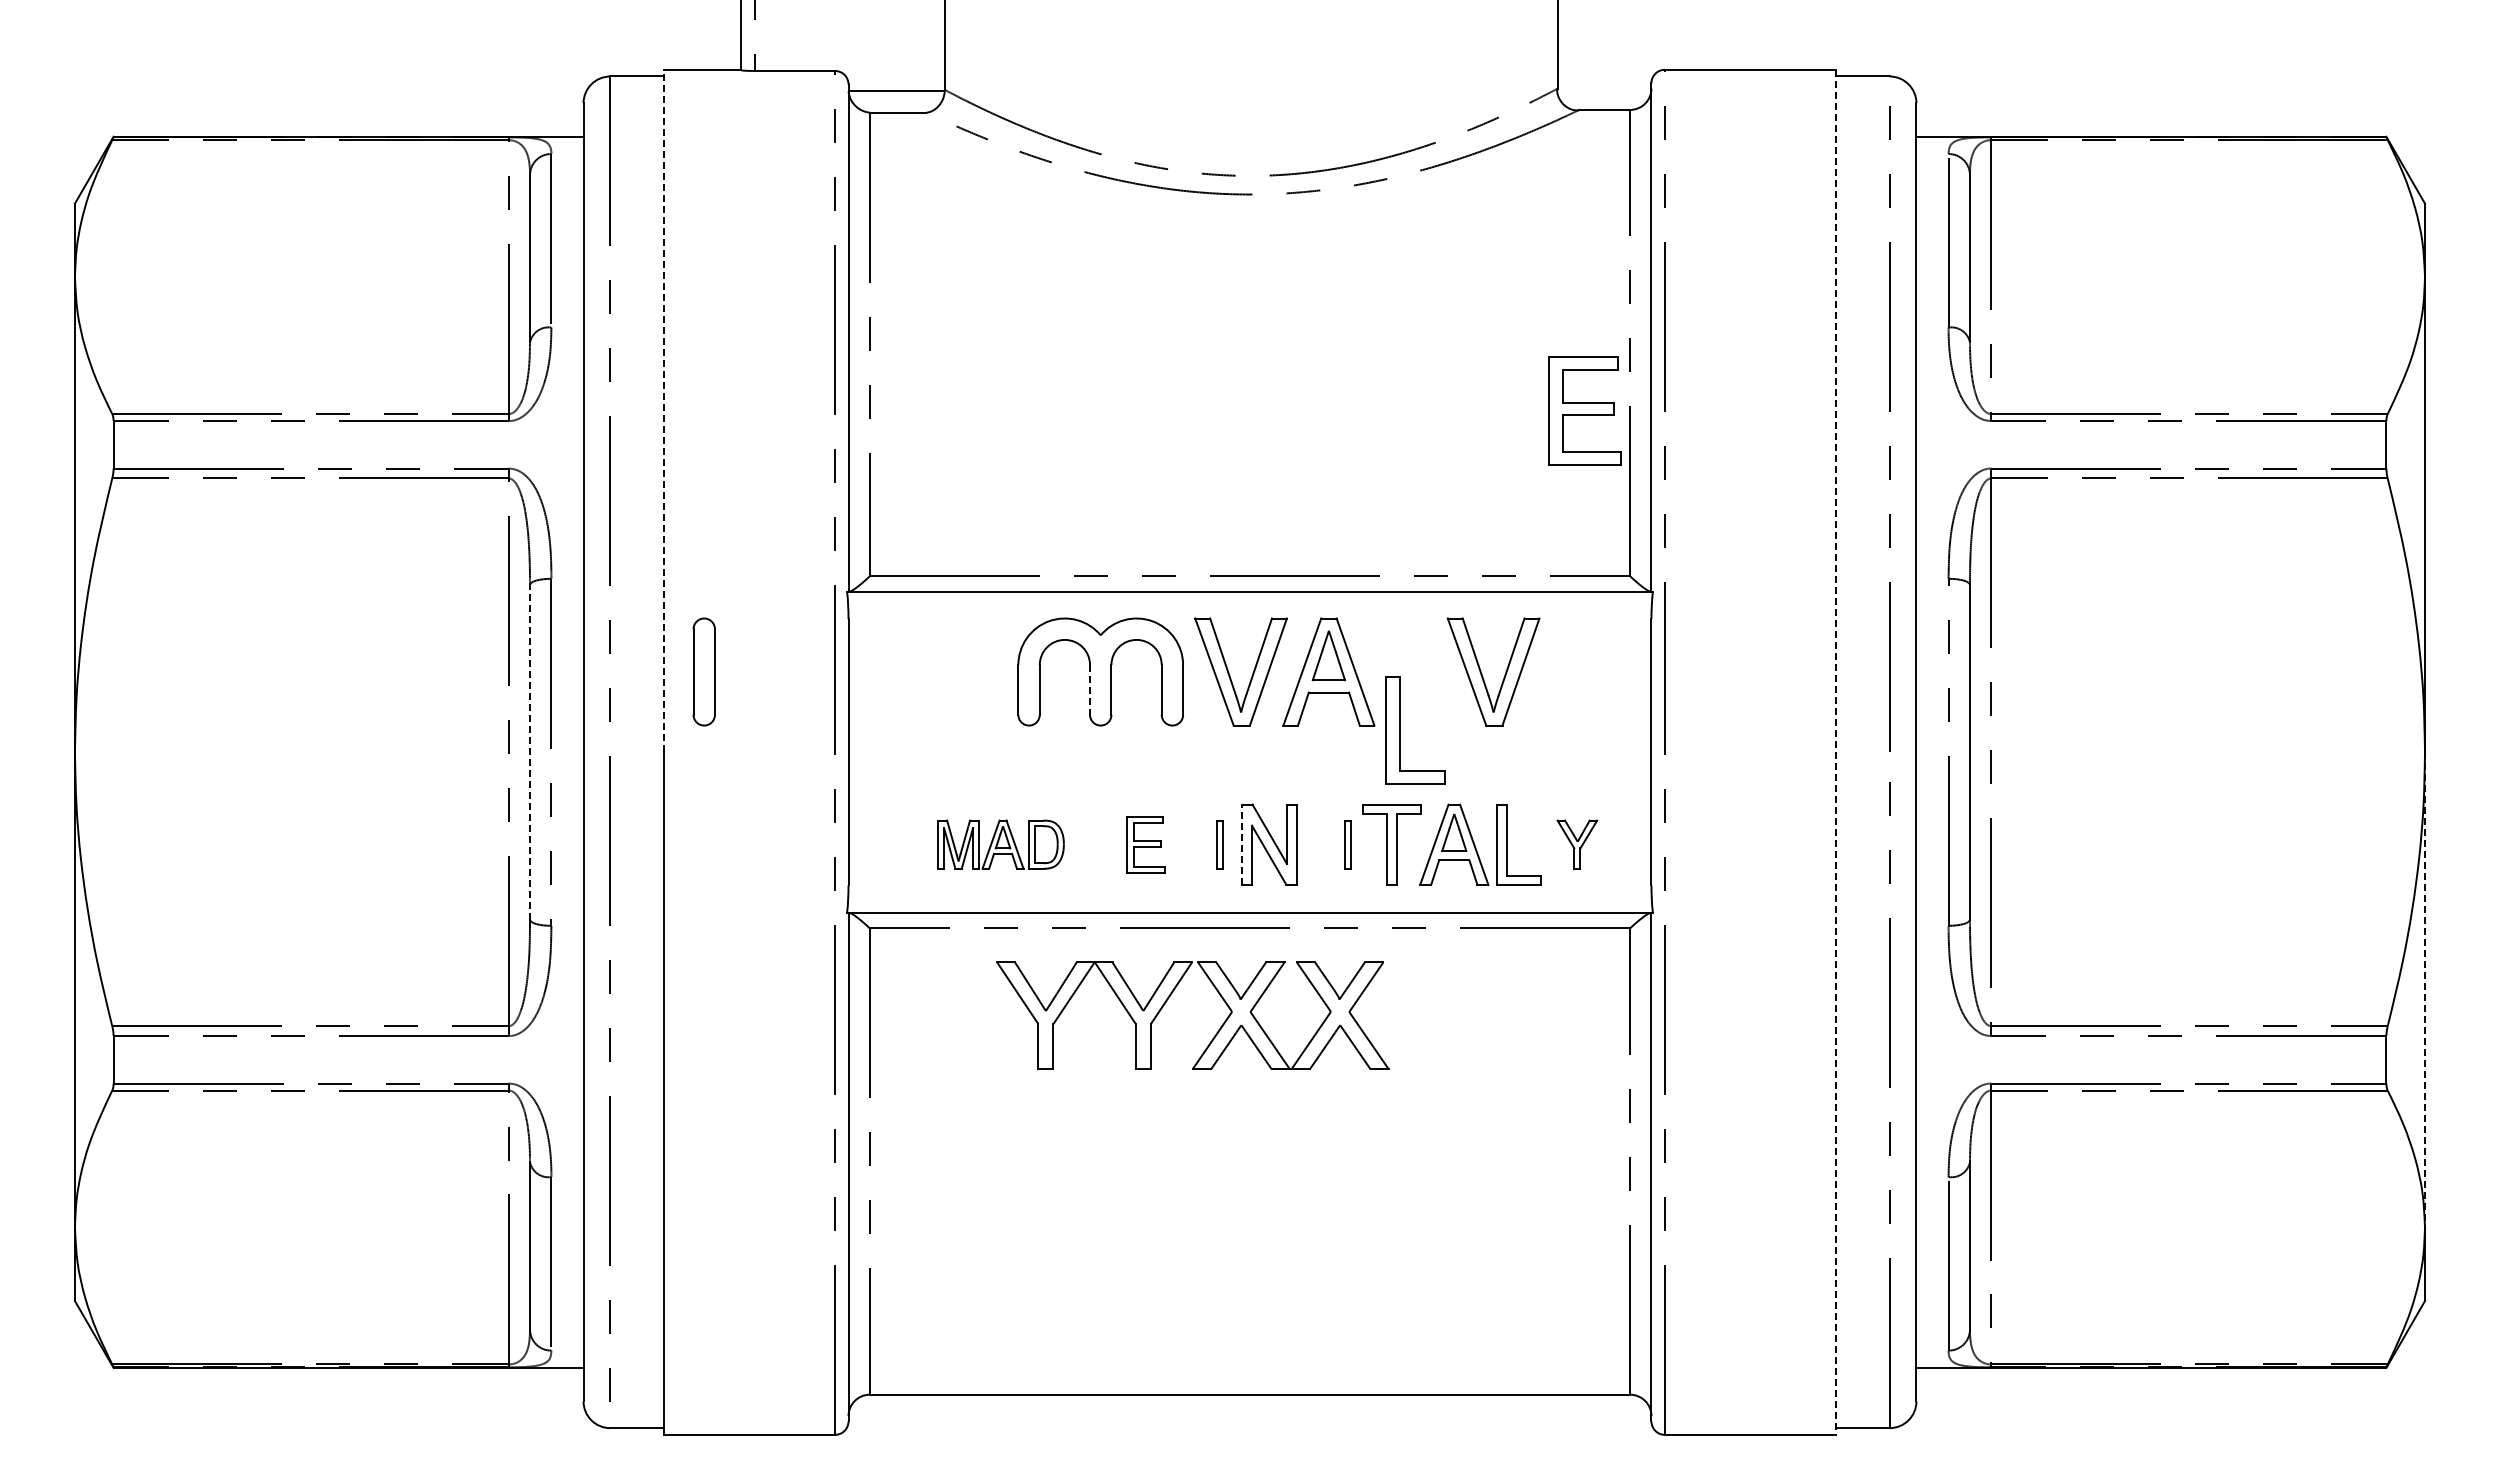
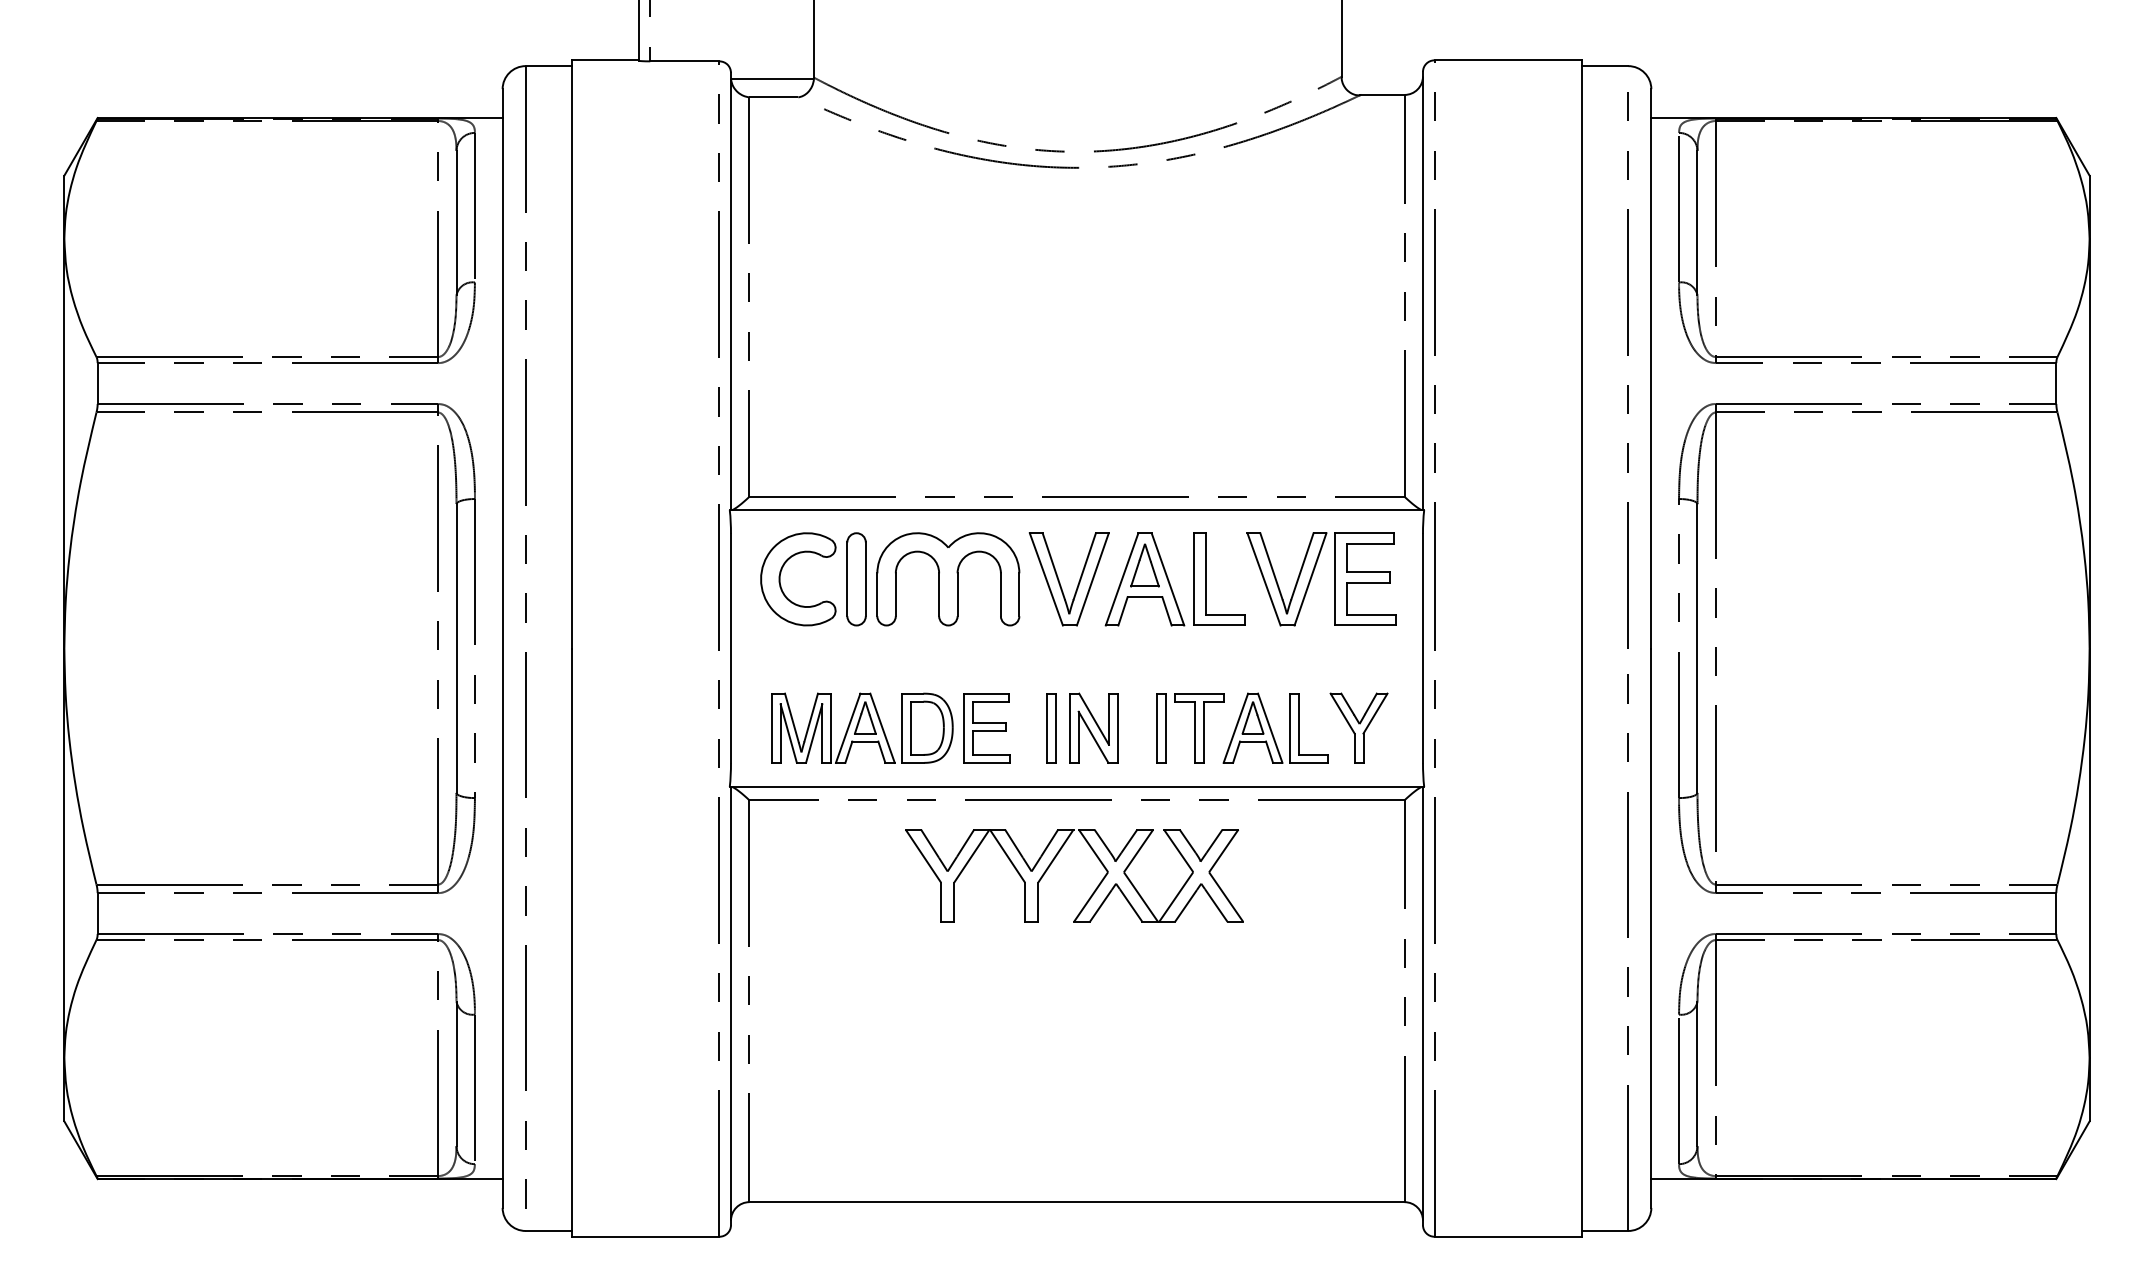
line: (663, 410) -> (571, 353), dashed -> solid
part: (1584, 411) -> (1365, 579), moved
part: (906, 667) -> (780, 575), added
part: (703, 671) -> (855, 578), moved
line: (1090, 689) -> (939, 594), dashed -> solid
part: (1400, 730) -> (1206, 579), moved
line: (530, 751) -> (456, 647), dashed -> solid
line: (1836, 752) -> (1582, 648), dashed -> solid
part: (1000, 844) -> (861, 727), size x1.67
part: (1145, 844) -> (986, 727), size x1.43
part: (1219, 844) -> (1050, 727), size x1.67
line: (1241, 844) -> (1069, 727), dashed -> solid
part: (1347, 844) -> (1161, 727), size x1.67
part: (1577, 844) -> (1359, 727), size x1.67
line: (2425, 989) -> (2090, 852), dashed -> solid
part: (1169, 998) -> (1054, 860), moved

